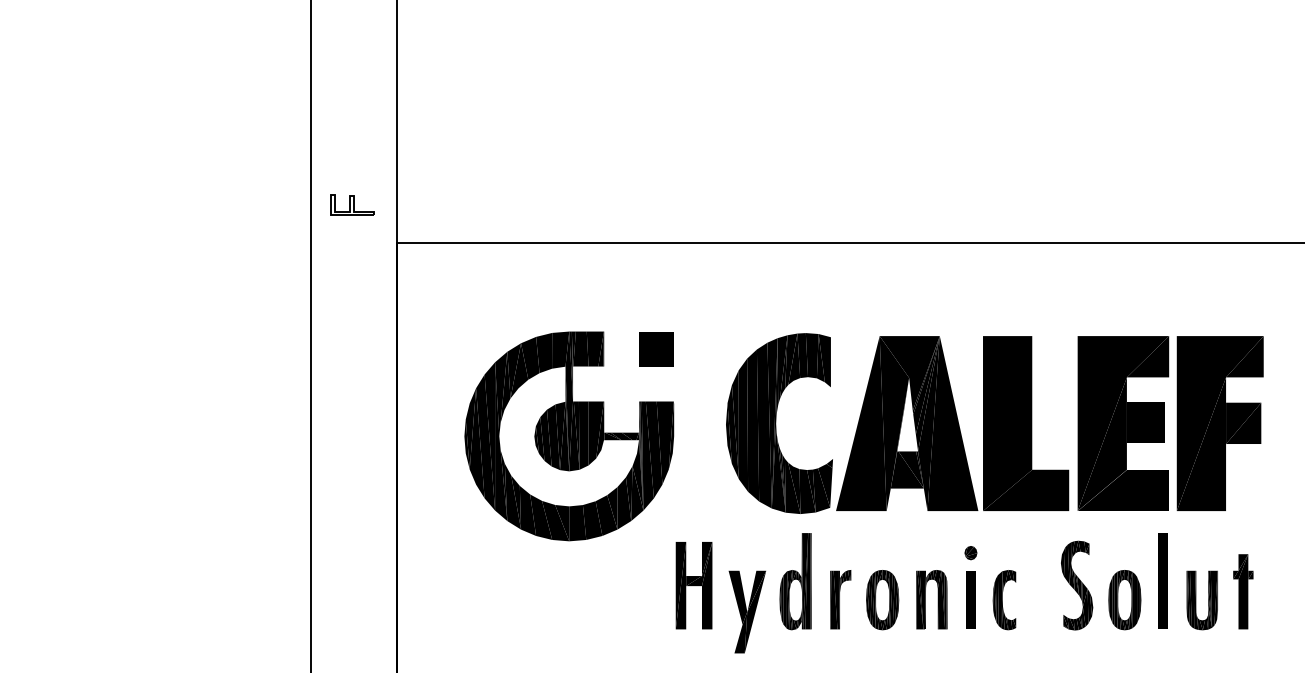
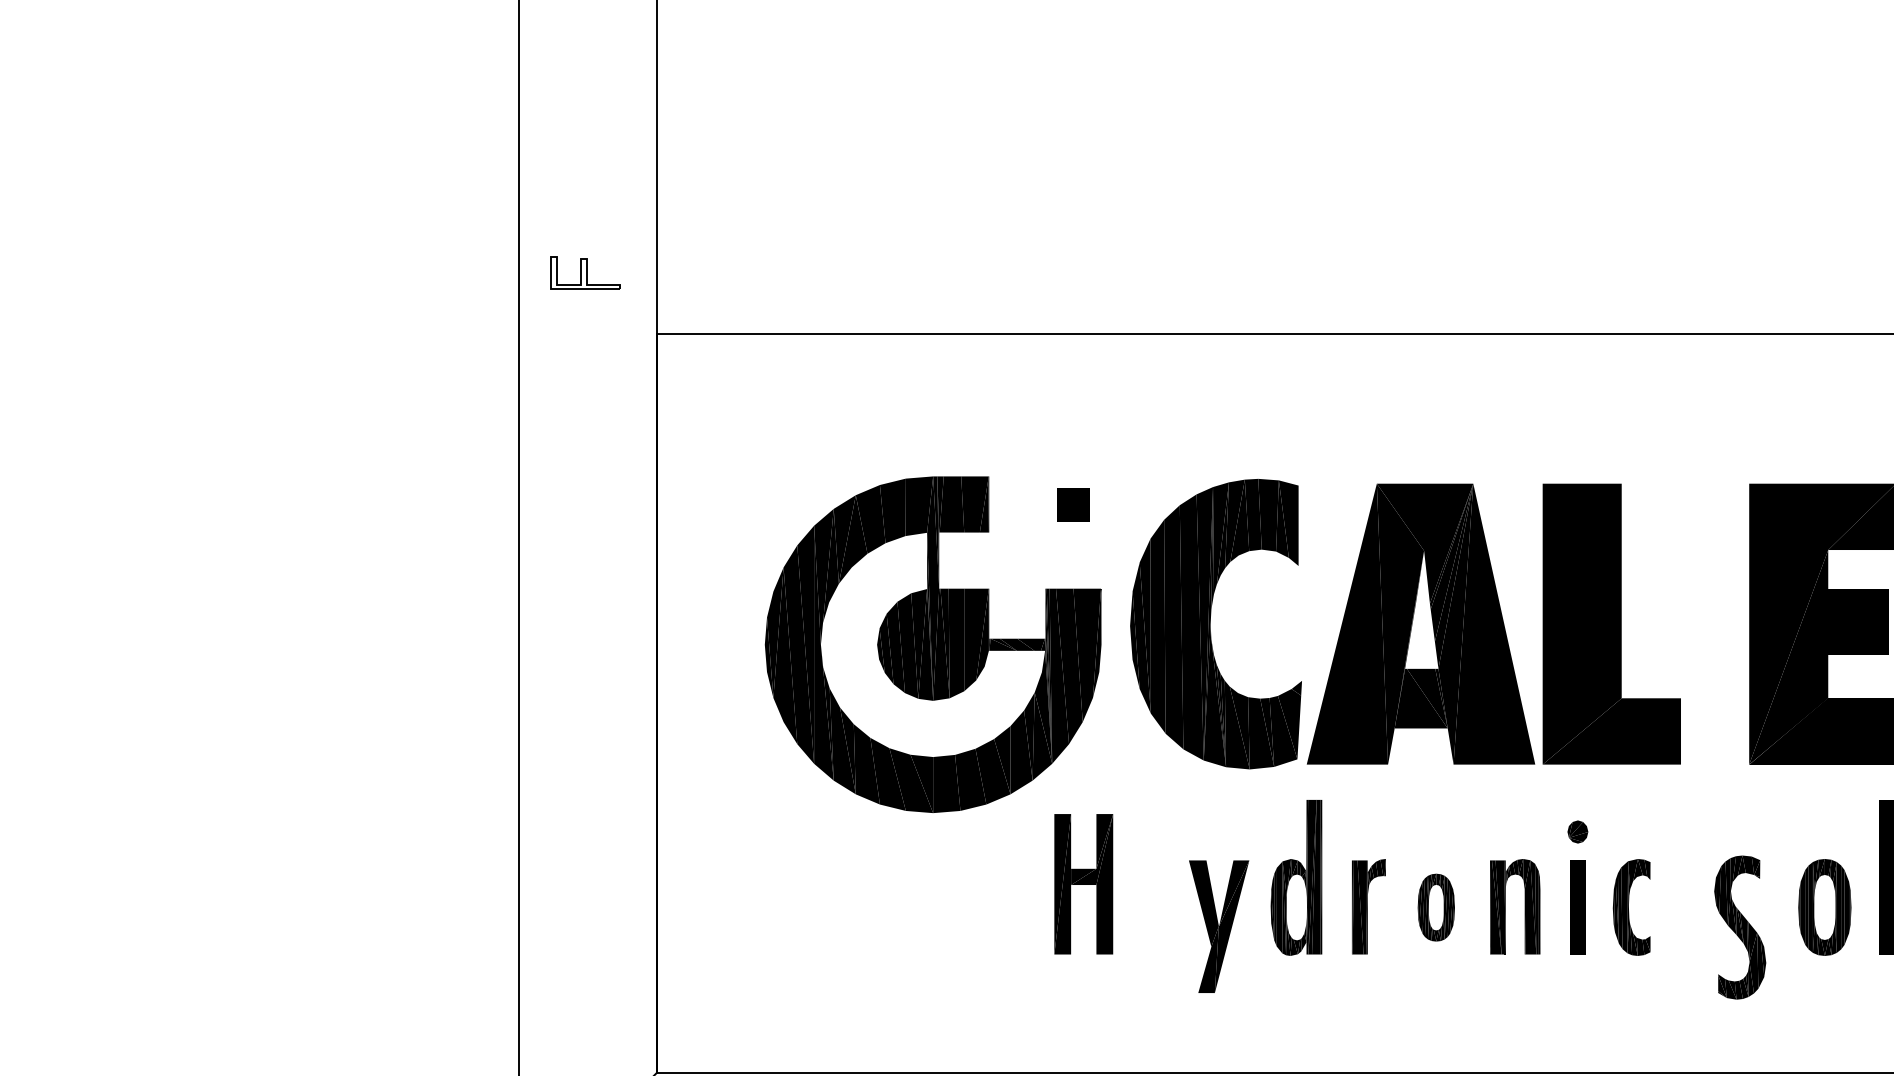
part: (656, 349) -> (1073, 505), size x0.6
part: (897, 423) -> (1405, 624), moved
part: (693, 585) -> (1082, 884), moved
part: (1077, 585) -> (1740, 927), moved
part: (882, 600) -> (1435, 908), size x0.7

